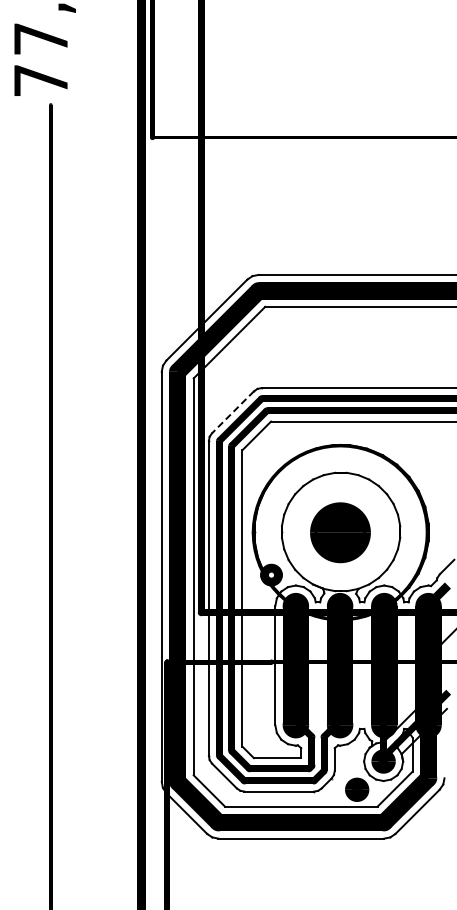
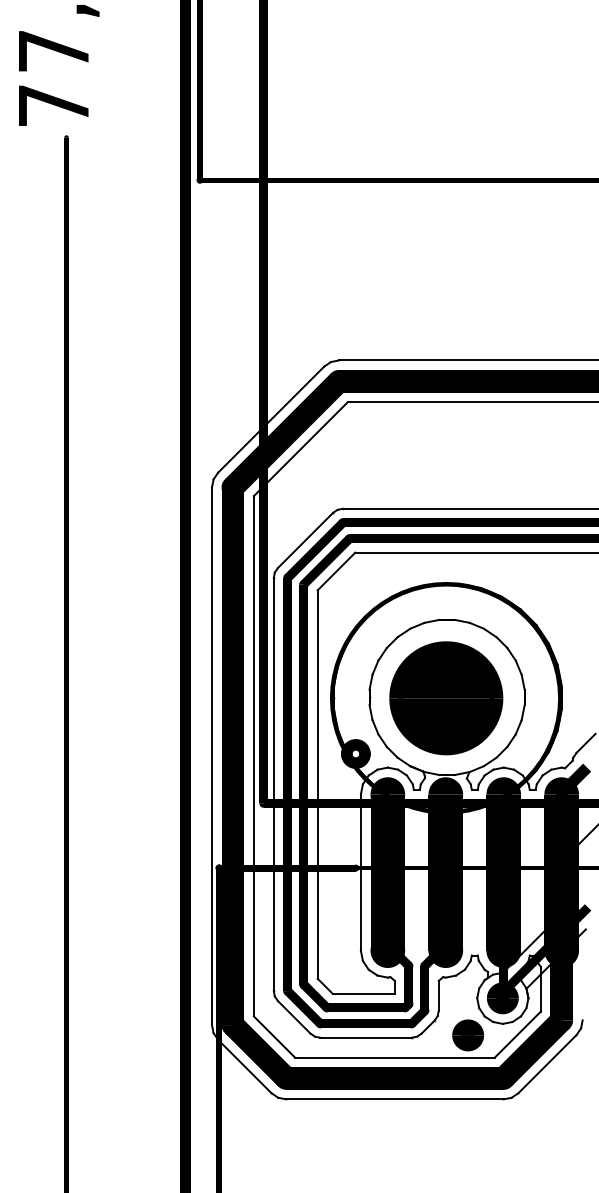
line: (233, 412) -> (306, 540), dashed -> solid
part: (340, 532) -> (446, 698), size x1.43

